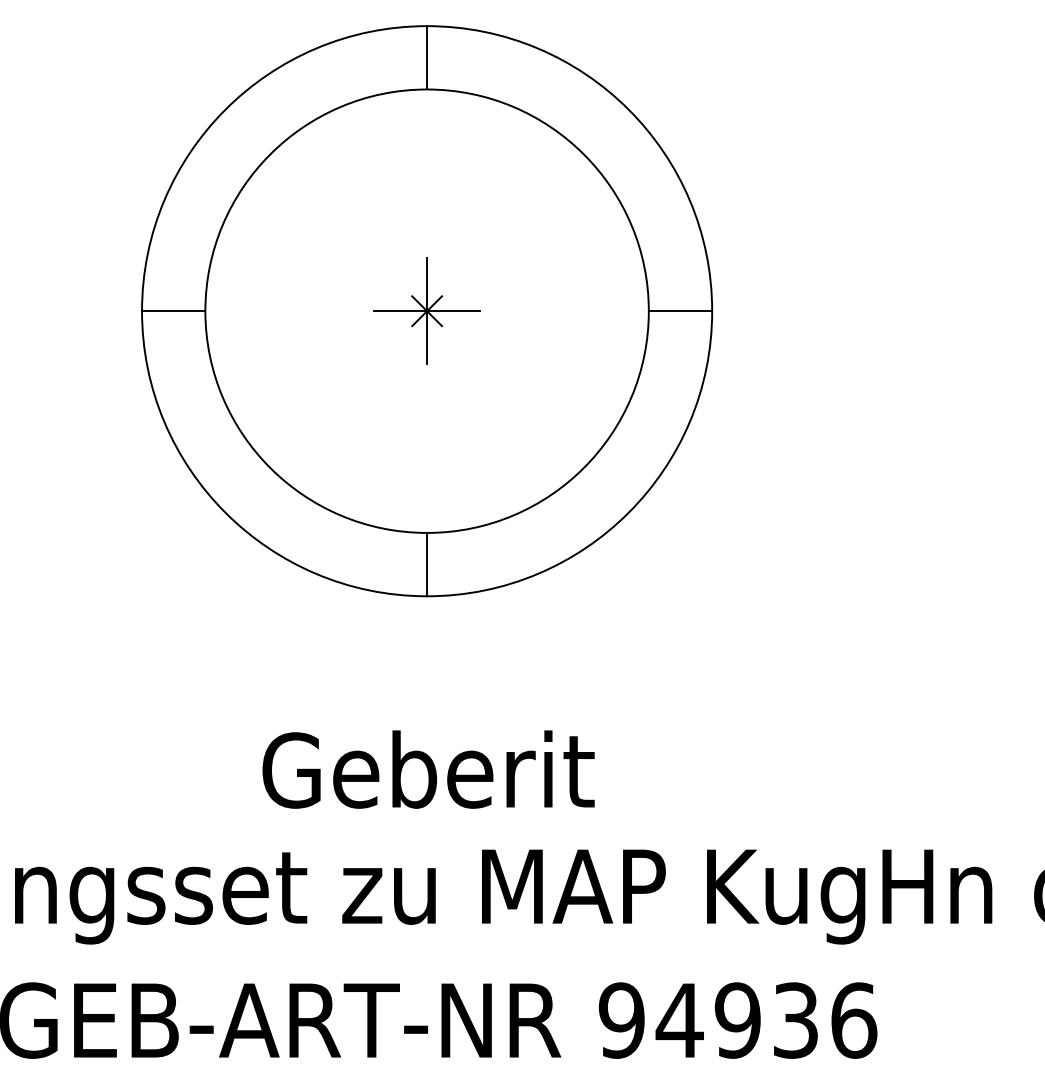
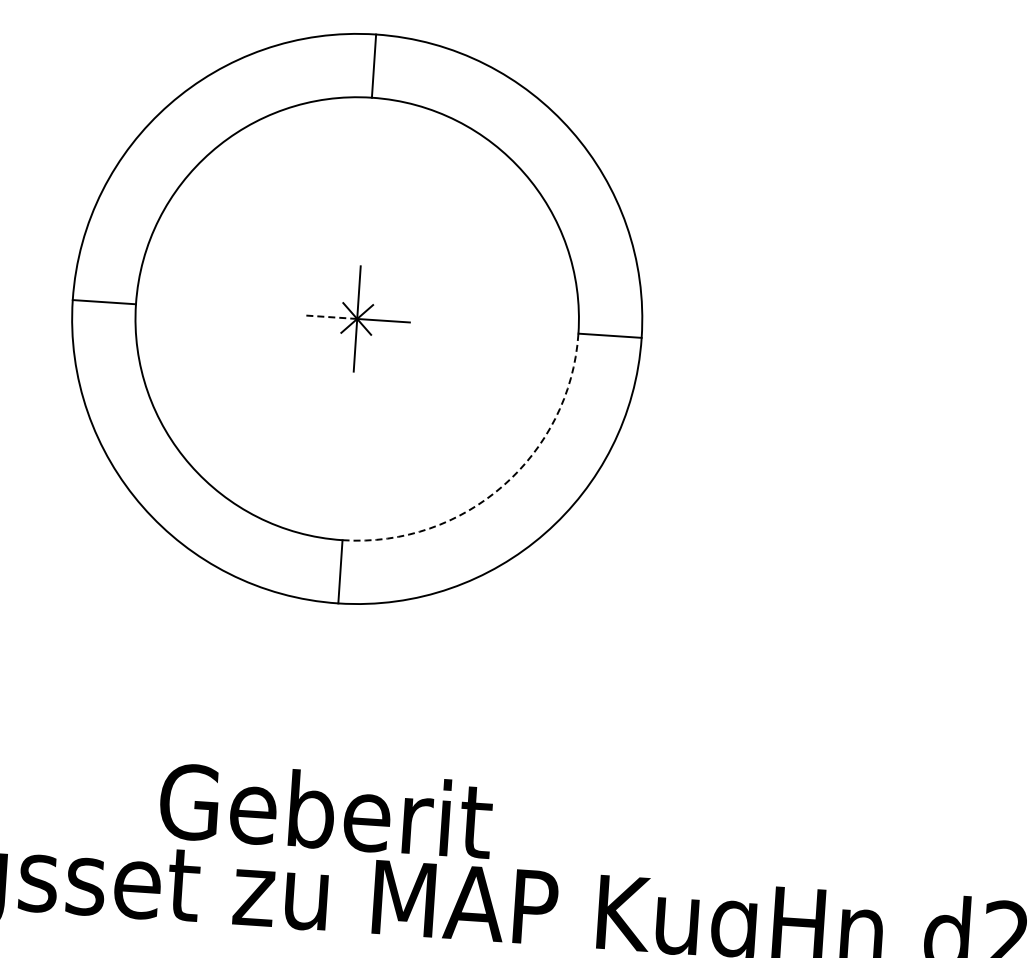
line: (400, 311) -> (330, 317), solid -> dashed
arc: (583, 468) -> (502, 486), solid -> dashed
text: (428, 769) -> (325, 810), moved

